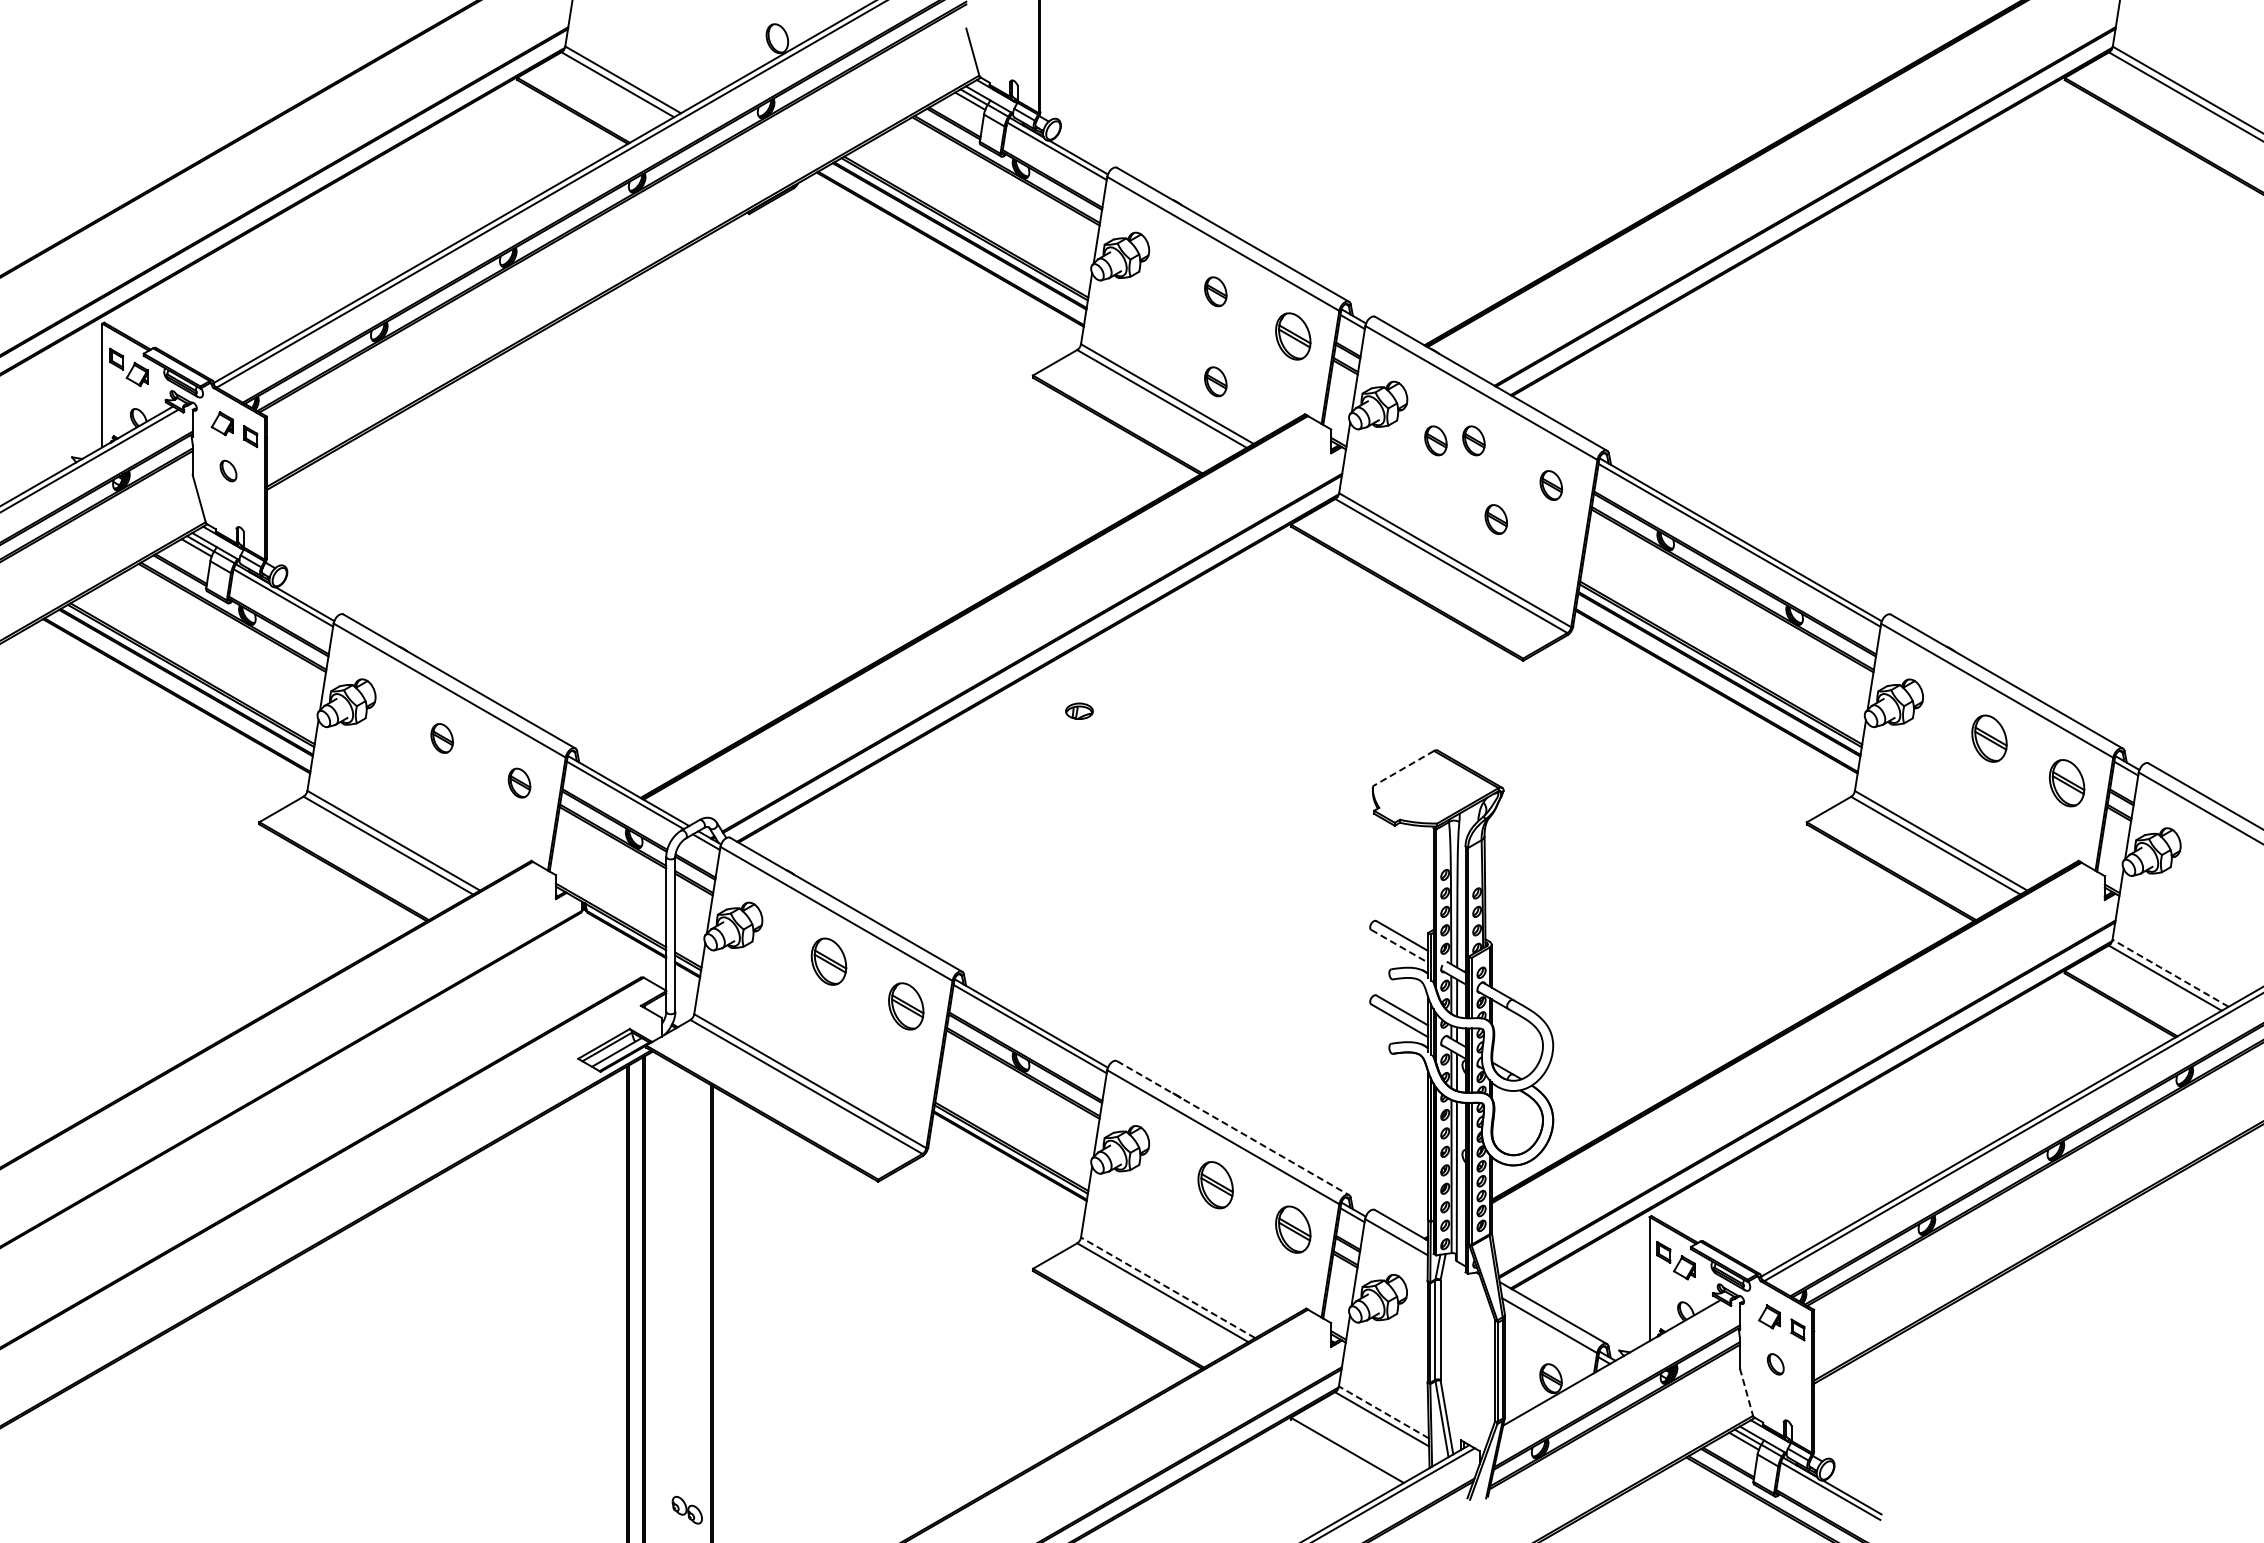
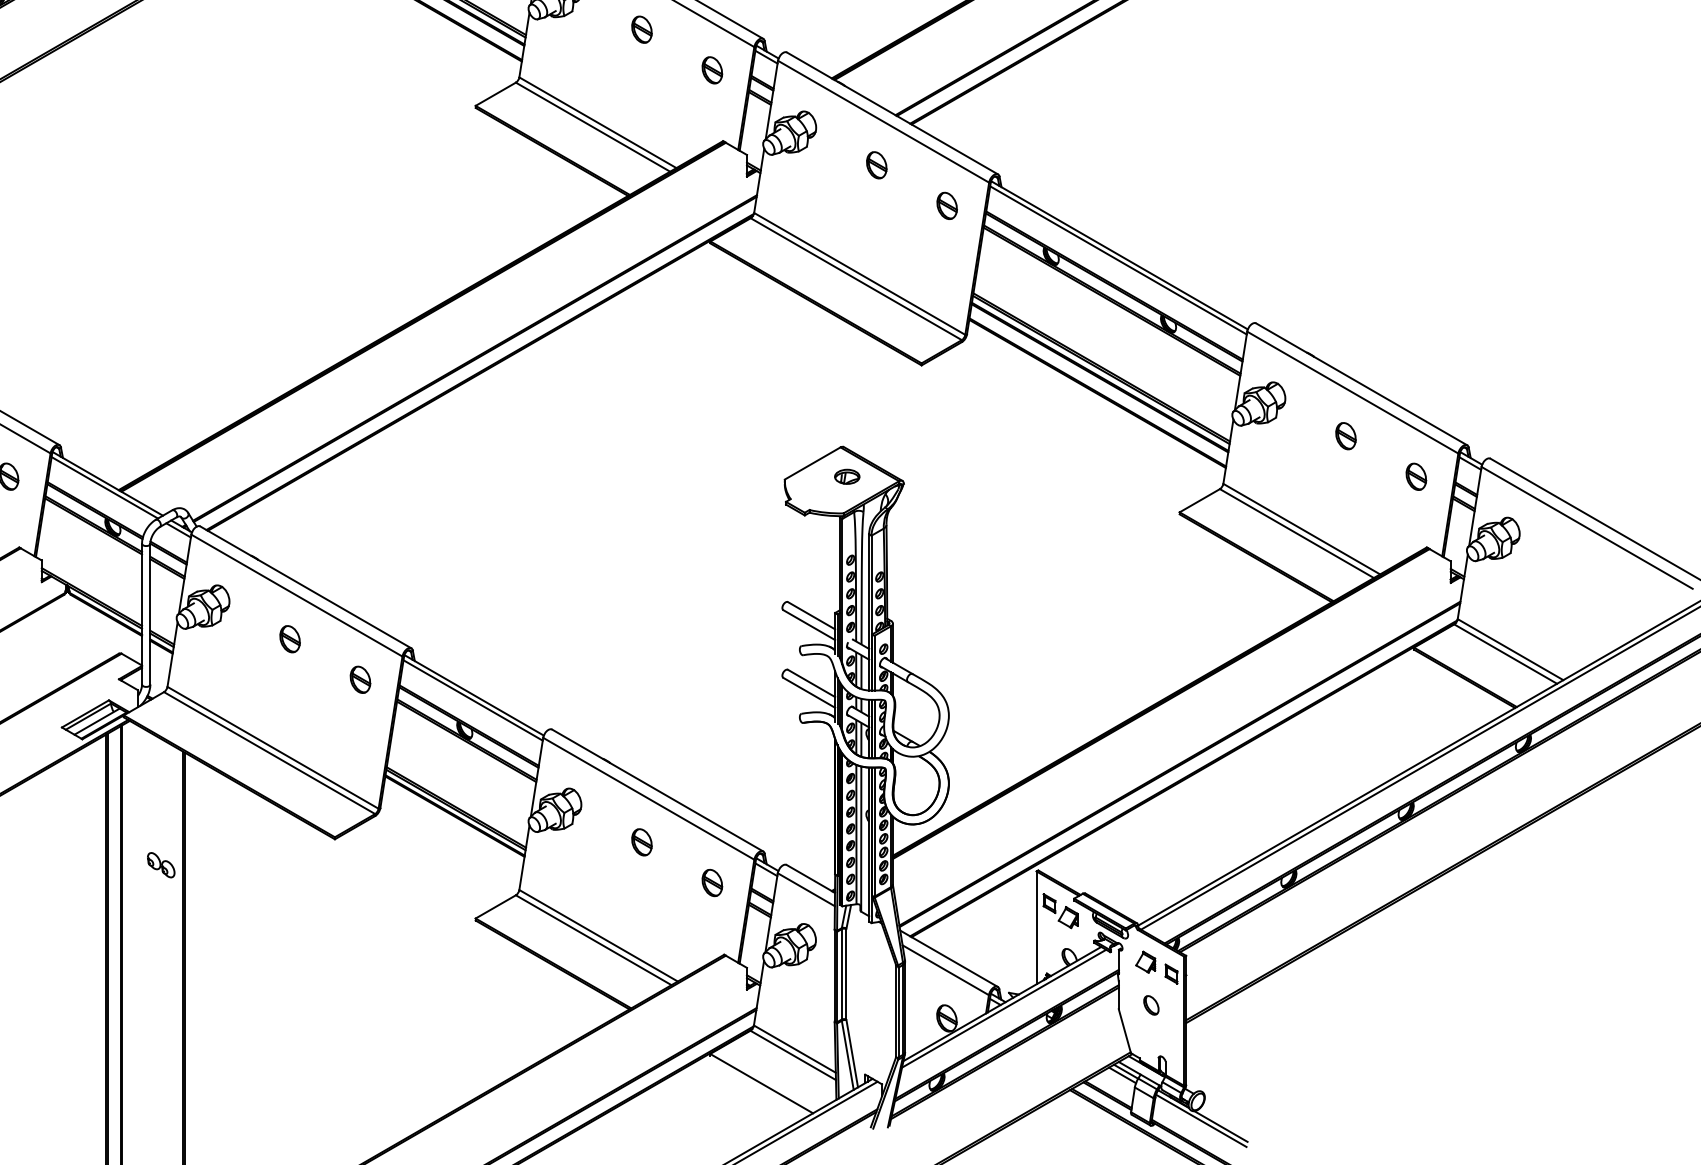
part: (1292, 336) -> (711, 70), size x0.62
part: (1215, 381) -> (641, 111), removed
part: (1435, 440) -> (841, 164), removed
part: (1496, 519) -> (897, 236), removed
part: (1079, 710) -> (847, 476), moved
part: (1989, 738) -> (1345, 436), size x0.62
line: (1403, 768) -> (812, 463), dashed -> solid
part: (2066, 783) -> (1415, 477), size x0.62
line: (1399, 946) -> (809, 625), dashed -> solid
part: (828, 961) -> (289, 638), size x0.62
line: (2170, 973) -> (1510, 649), dashed -> solid
part: (906, 1006) -> (360, 679), size x0.62
line: (1233, 1128) -> (658, 790), dashed -> solid
part: (1215, 1184) -> (641, 841), size x0.62
part: (1292, 1229) -> (711, 882), size x0.62
line: (1168, 1287) -> (598, 935), dashed -> solid
line: (1613, 1367) -> (1003, 1008), added
line: (1746, 1393) -> (1124, 1031), dashed -> solid
line: (1383, 1412) -> (794, 1049), dashed -> solid
part: (686, 1509) -> (160, 864), moved

